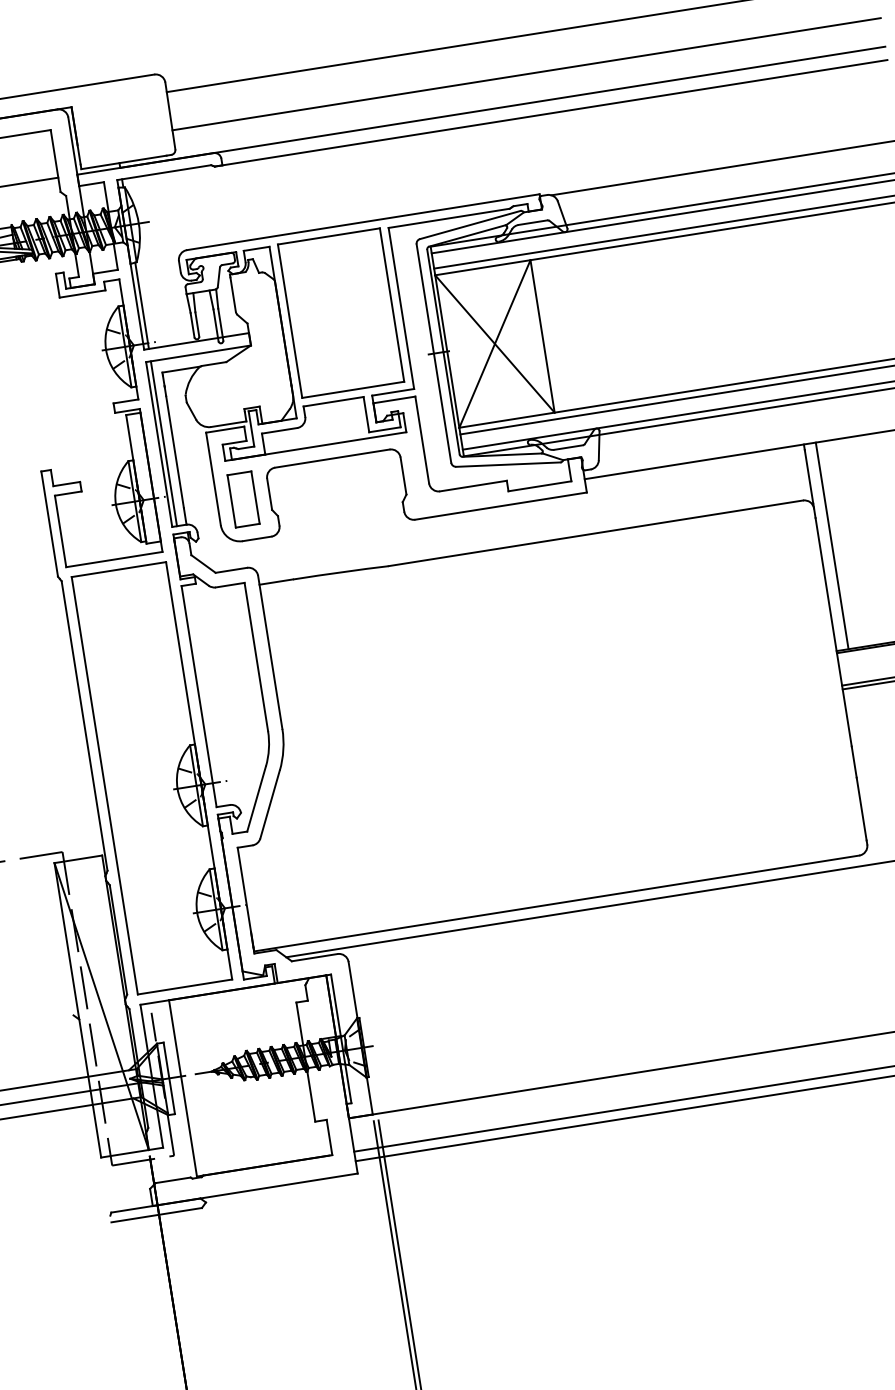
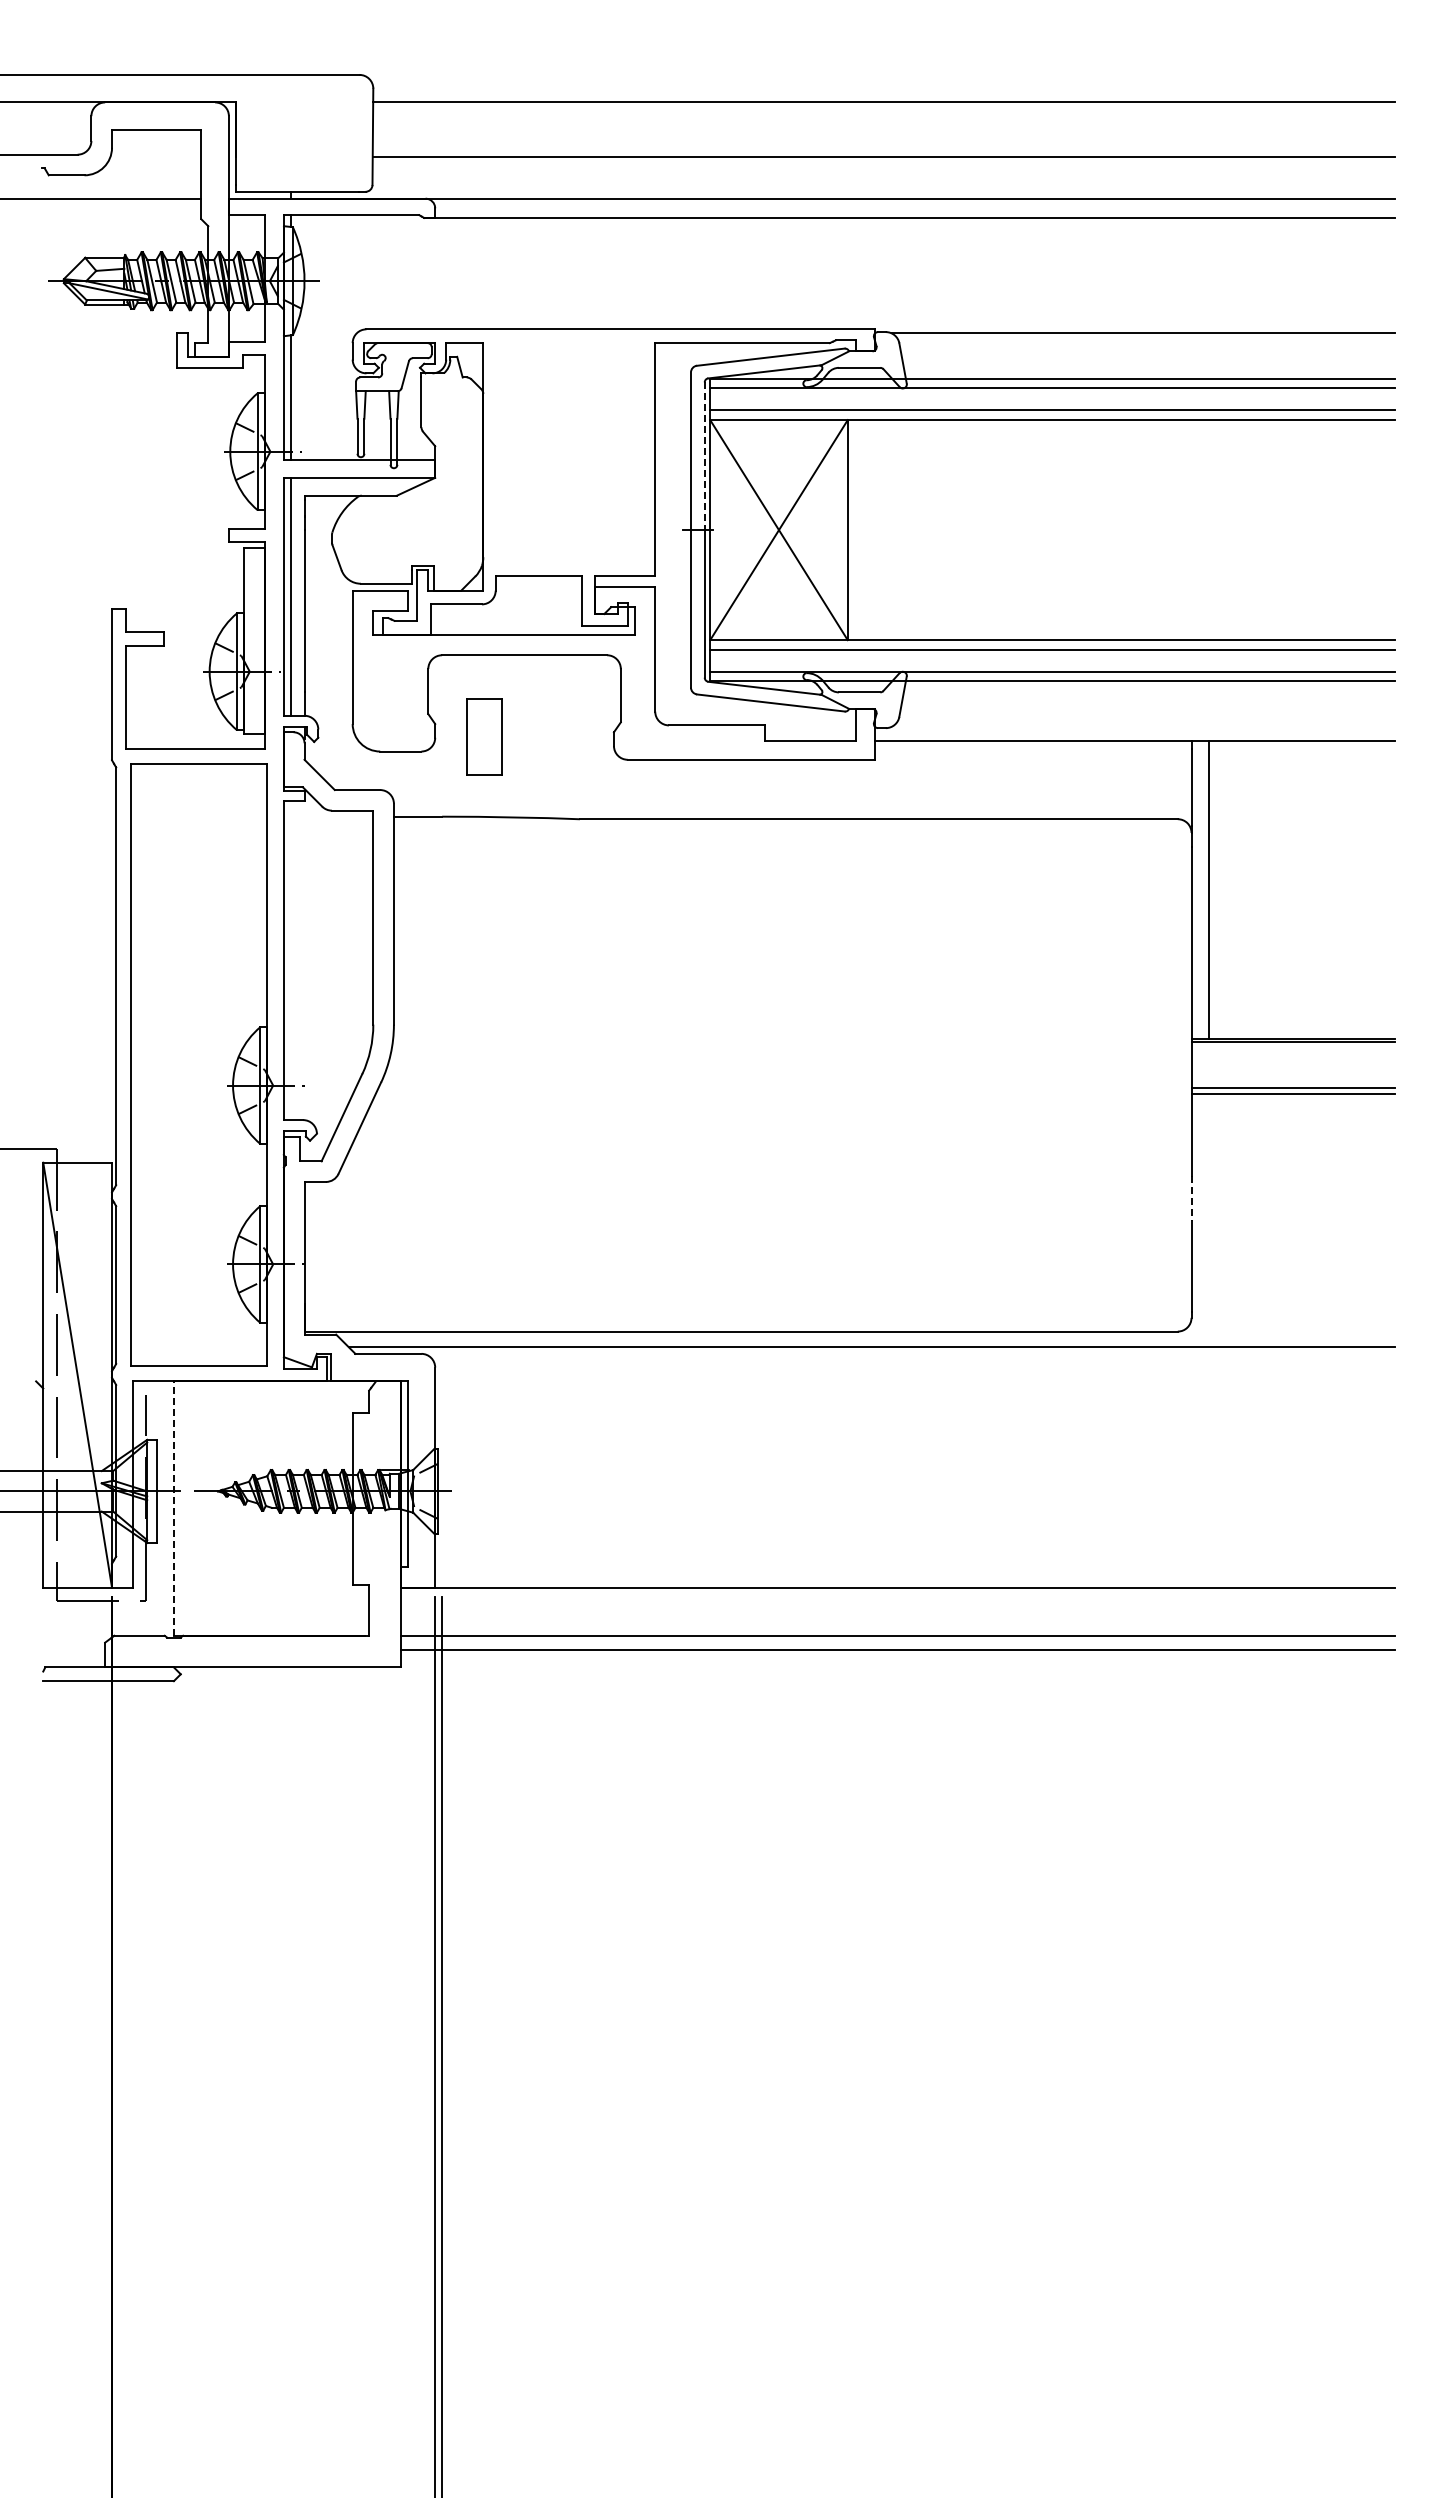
line: (435, 301) -> (704, 456), solid -> dashed
part: (341, 313) -> (569, 452), removed
part: (243, 499) -> (484, 736), moved
line: (854, 762) -> (1191, 1199), solid -> dashed
line: (182, 1088) -> (173, 1508), solid -> dashed

